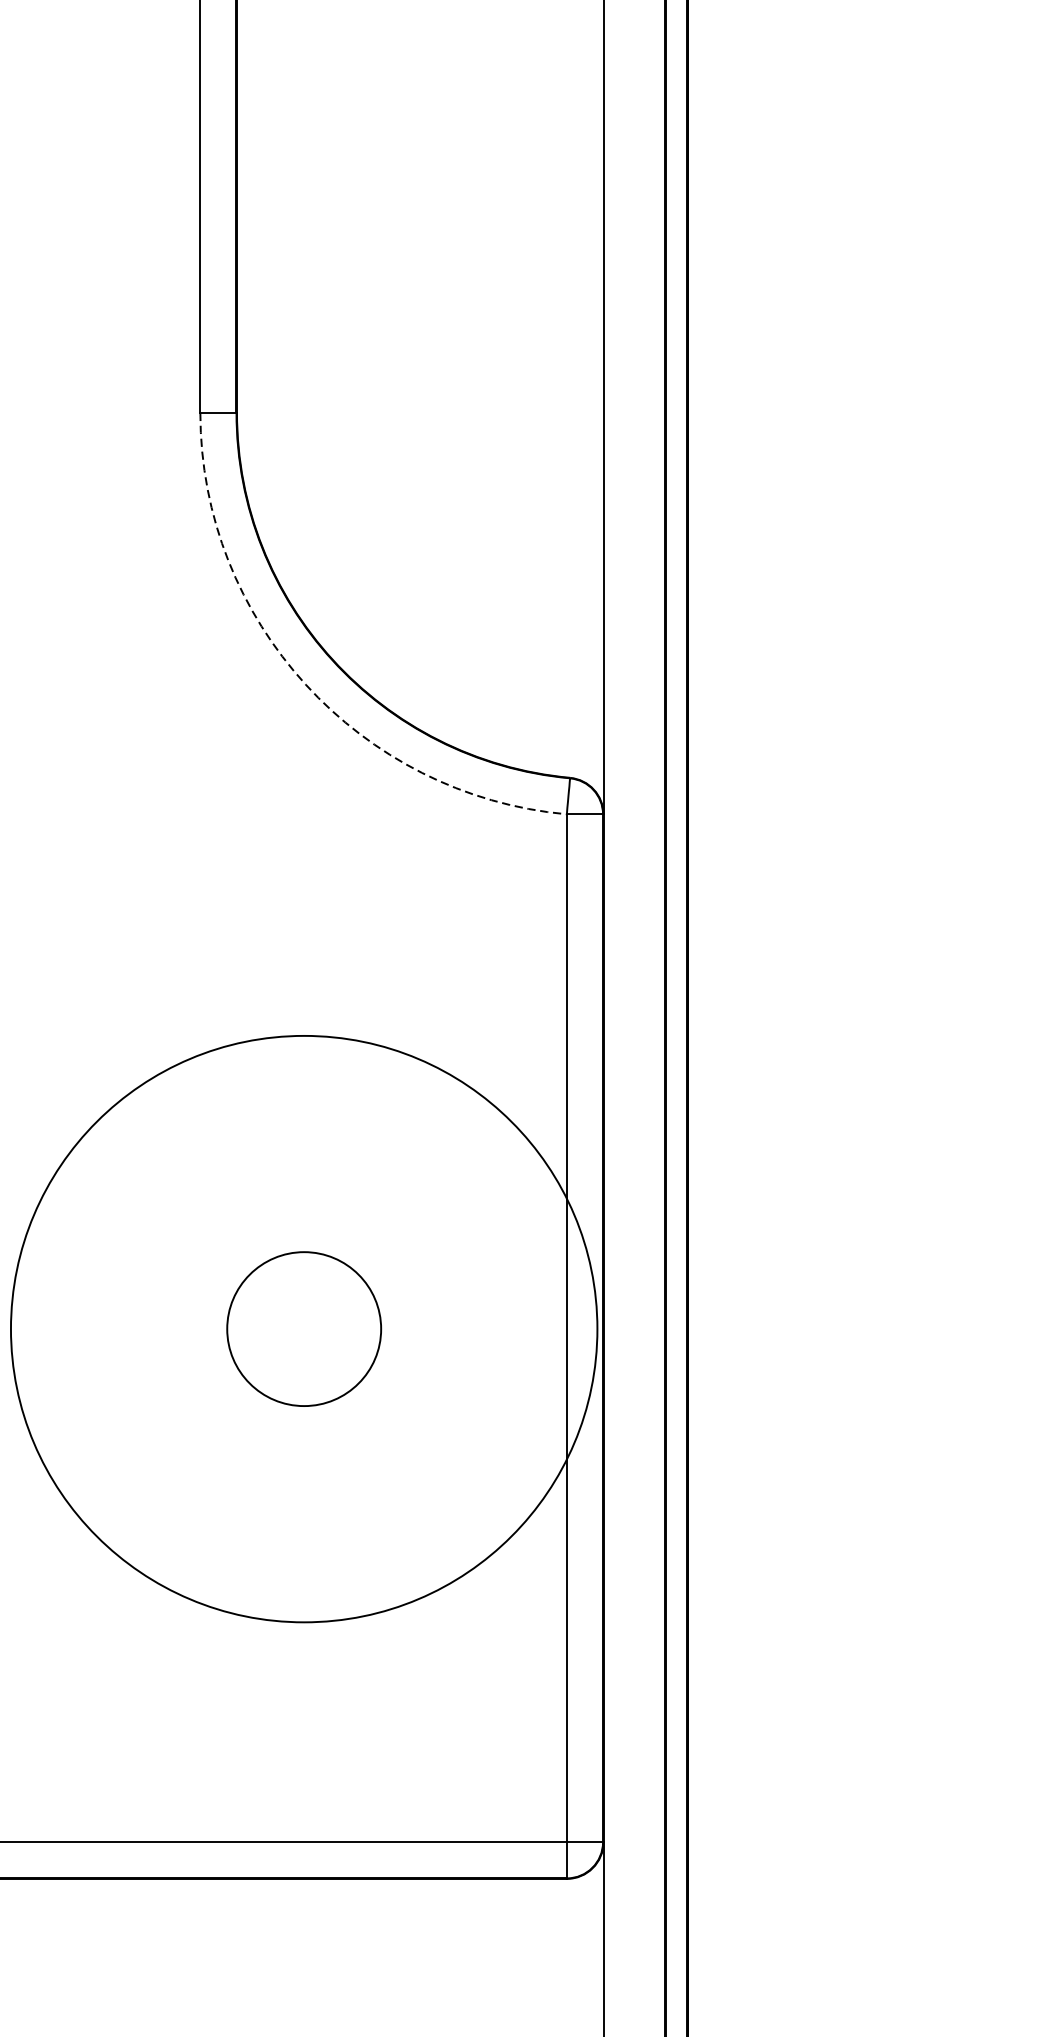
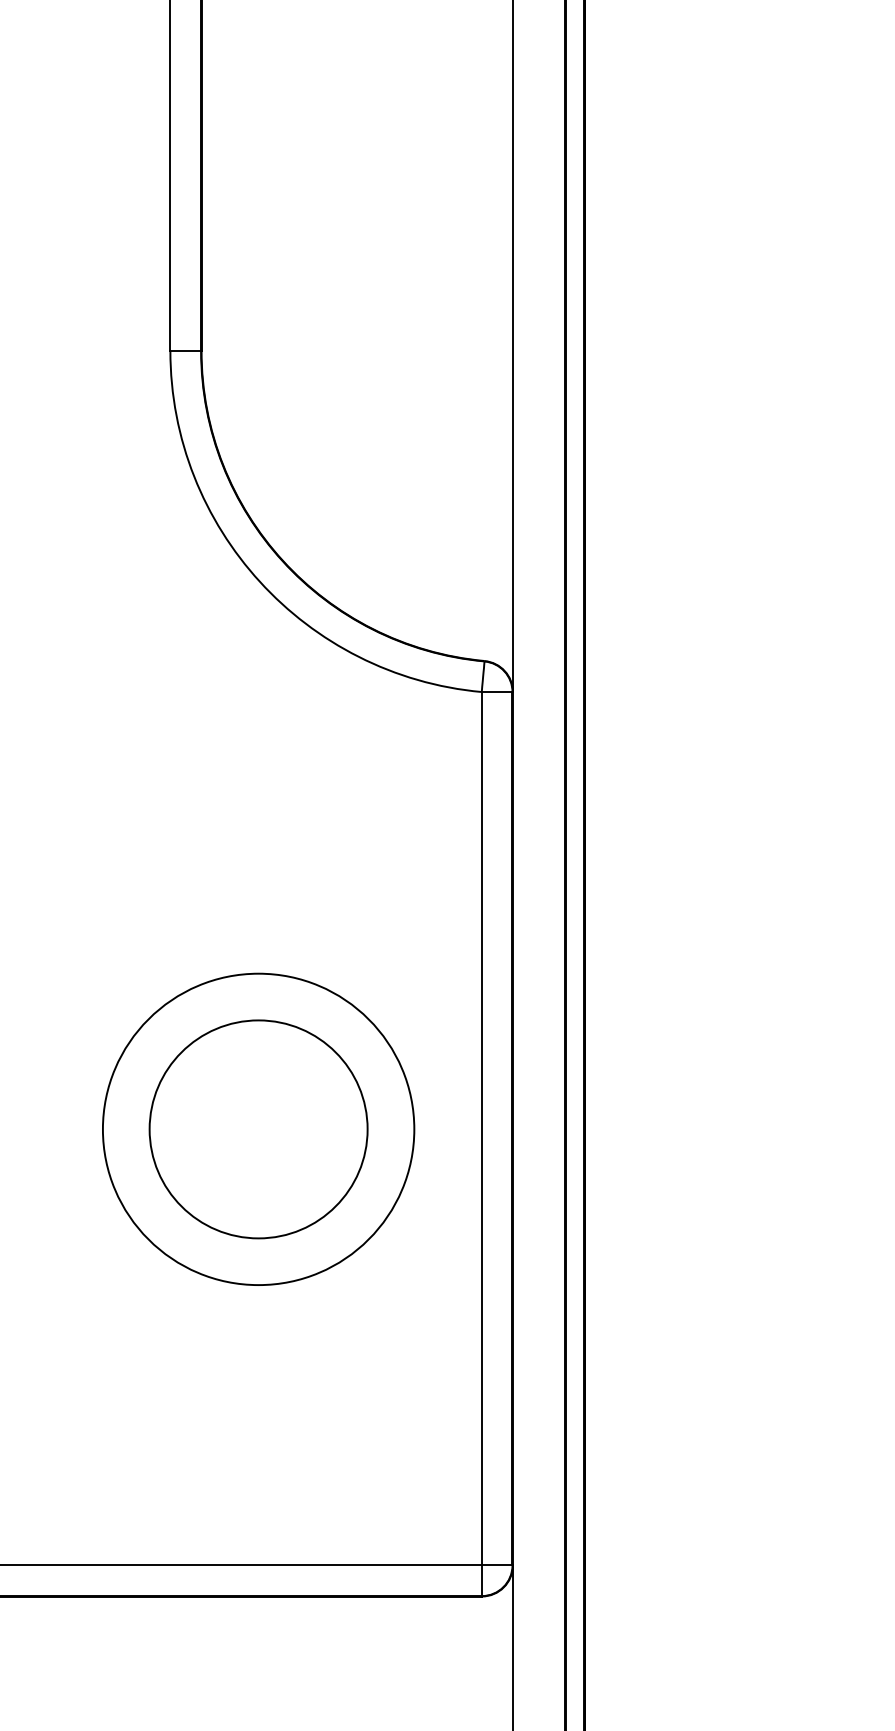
arc: (305, 684) -> (259, 581), dashed -> solid
circle: (304, 1329) -> (258, 1129), size x0.62
circle: (304, 1329) -> (258, 1129), size x1.67

